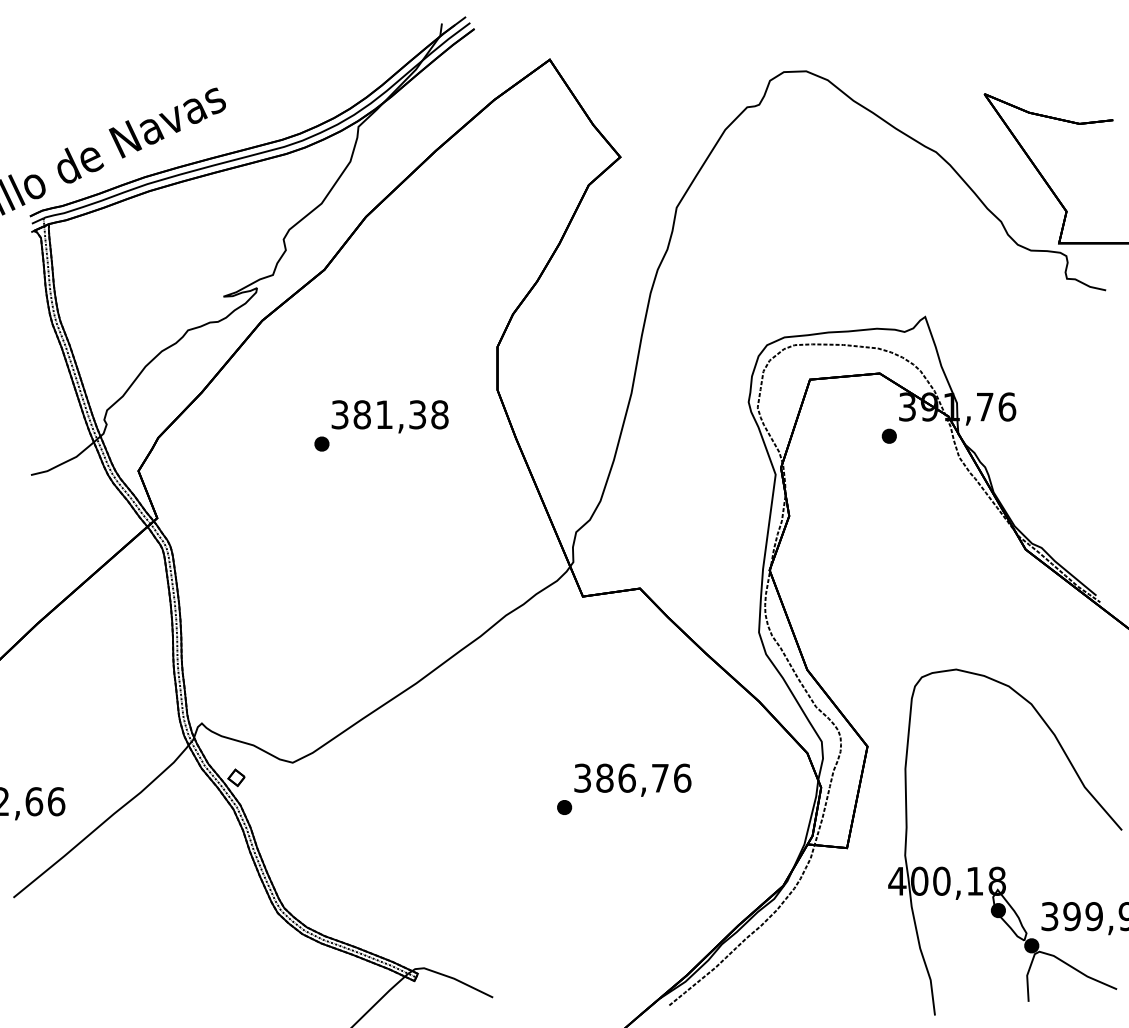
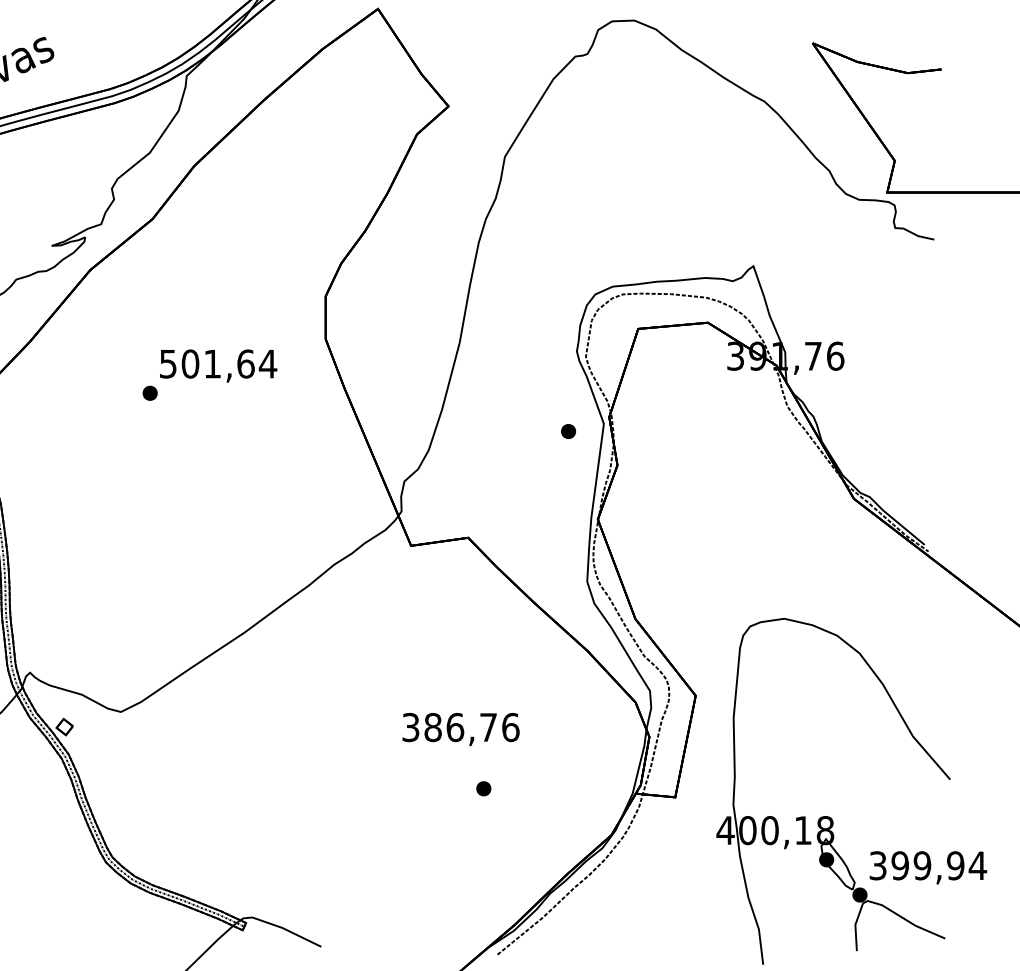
text: (390, 414) -> (218, 363), 381,38 -> 501,64
part: (888, 435) -> (567, 430), moved
part: (564, 807) -> (483, 788), moved

